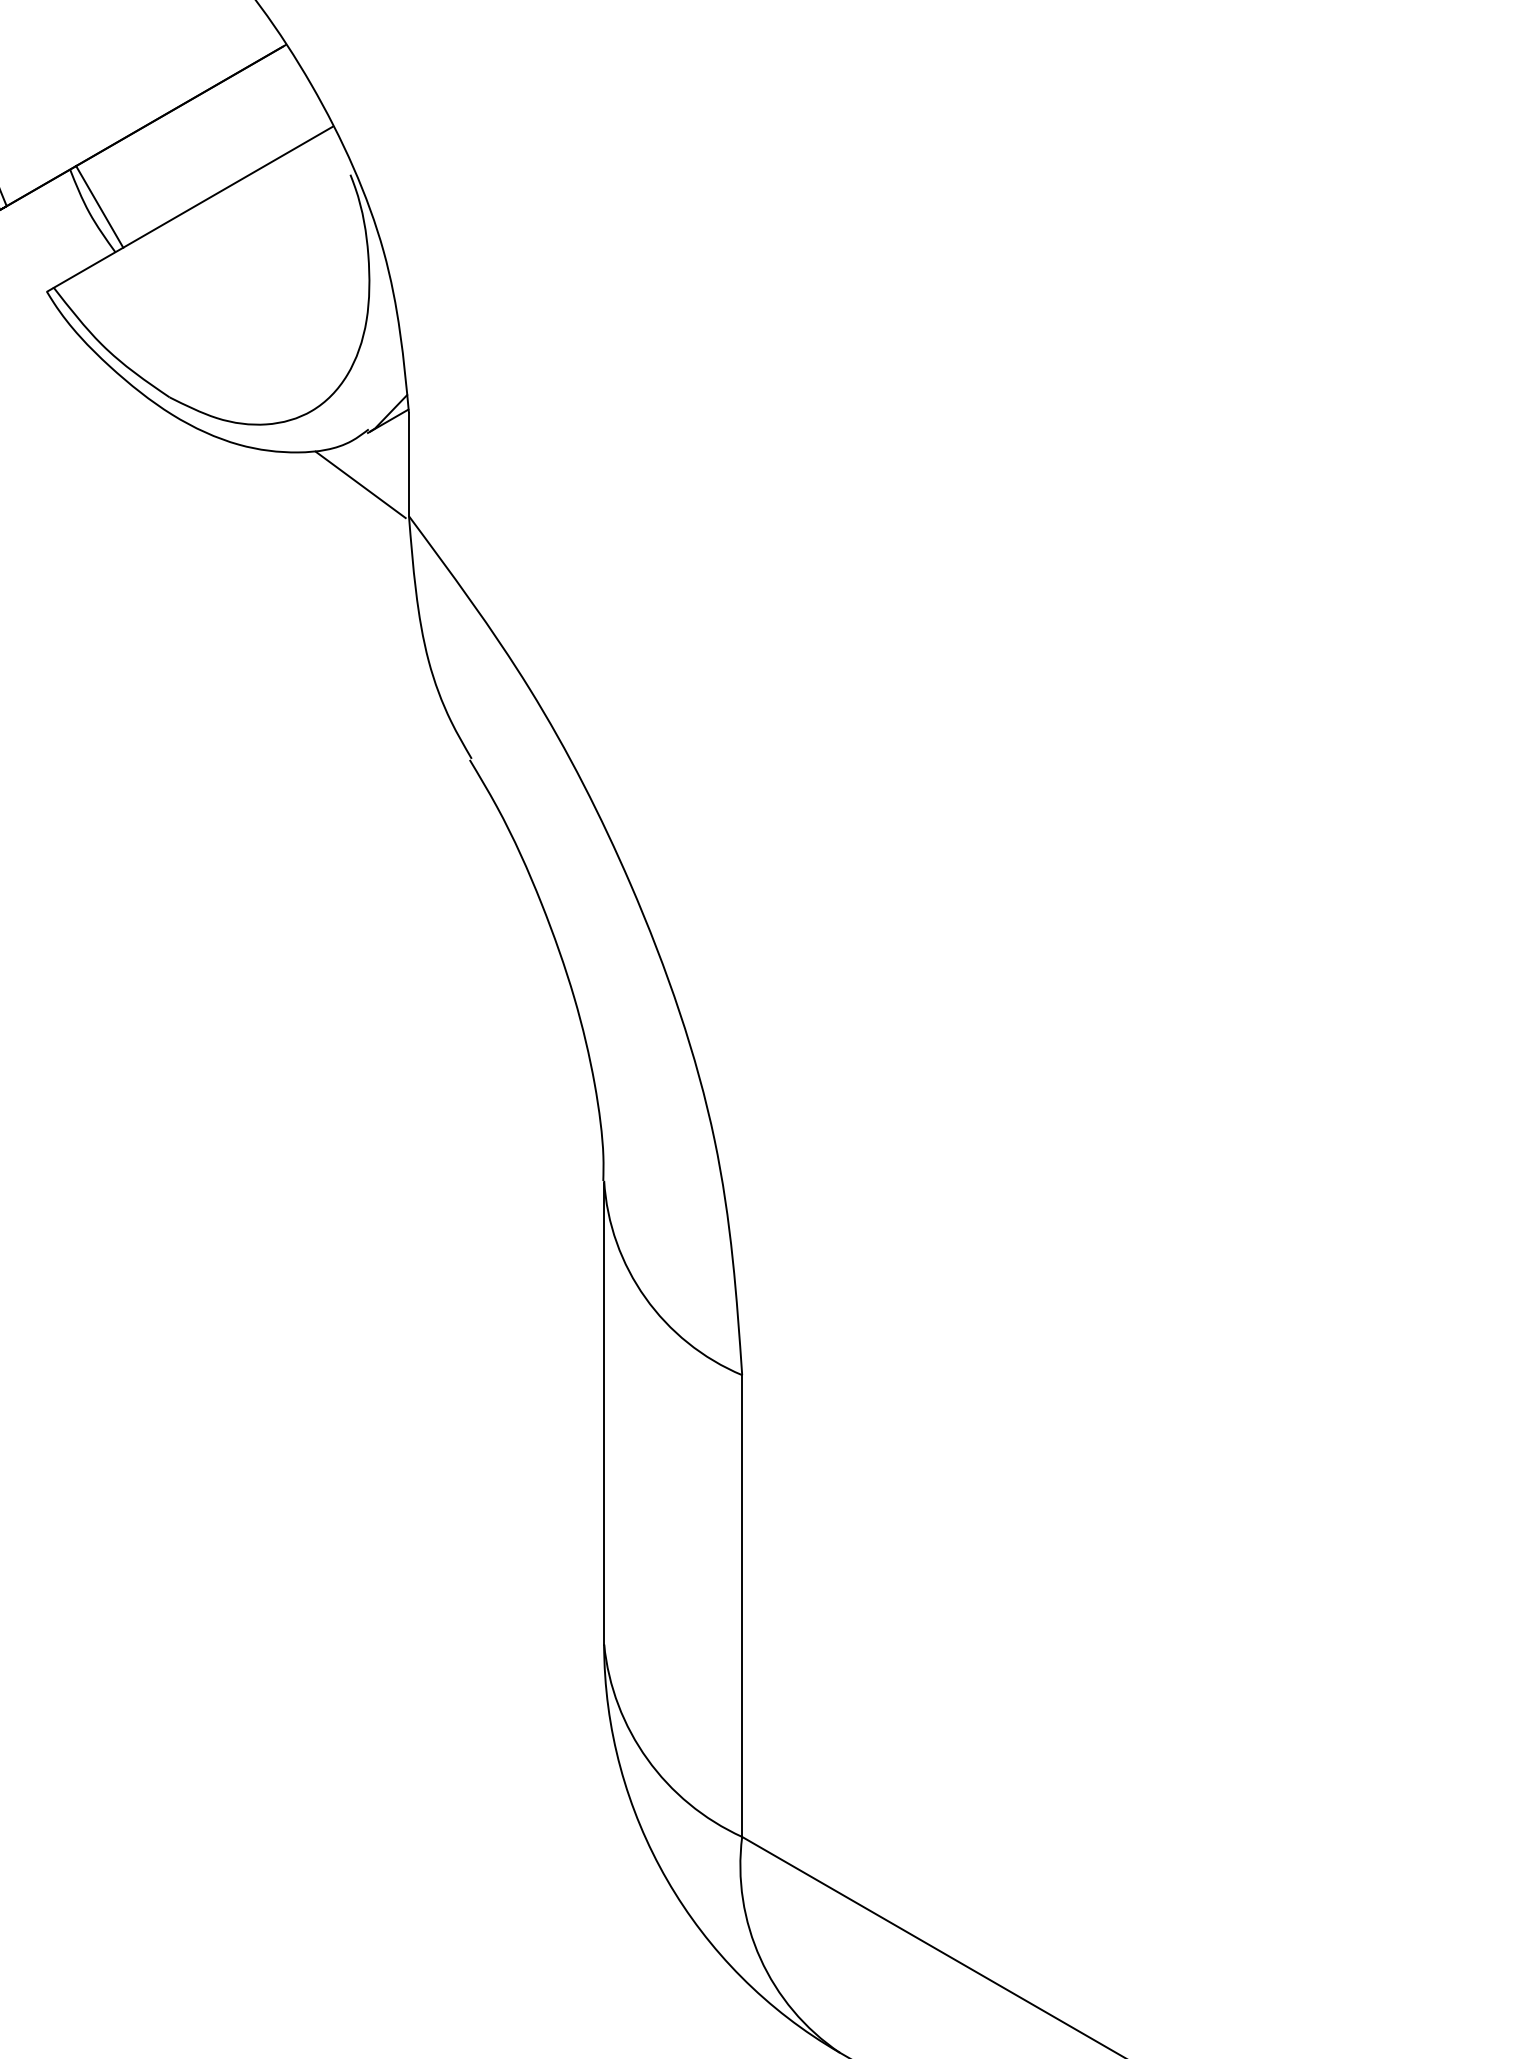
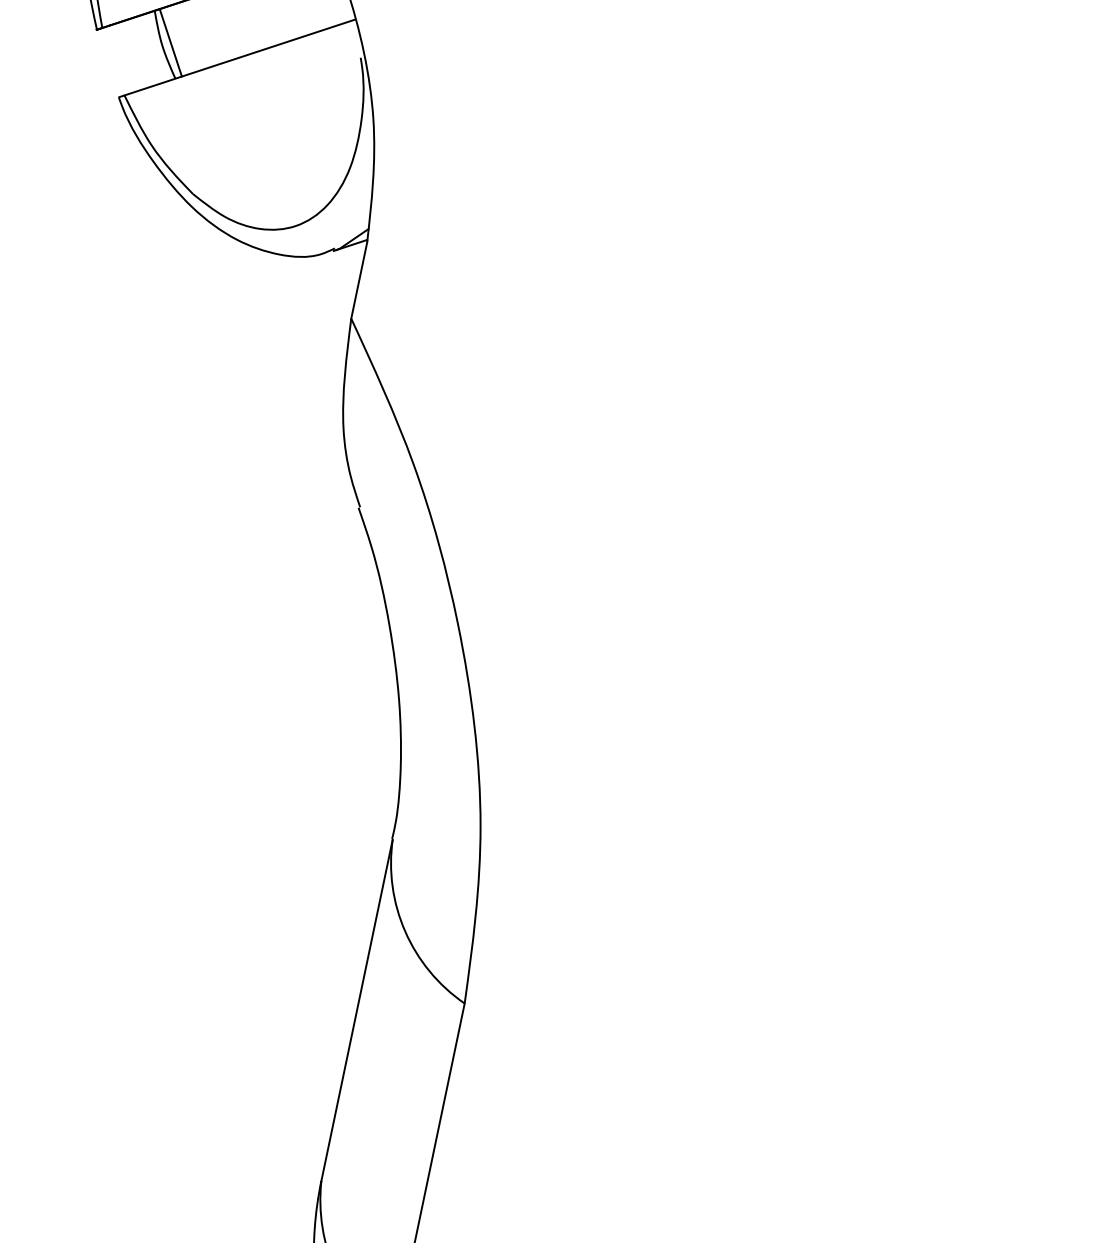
line: (360, 484) -> (320, 287), removed

